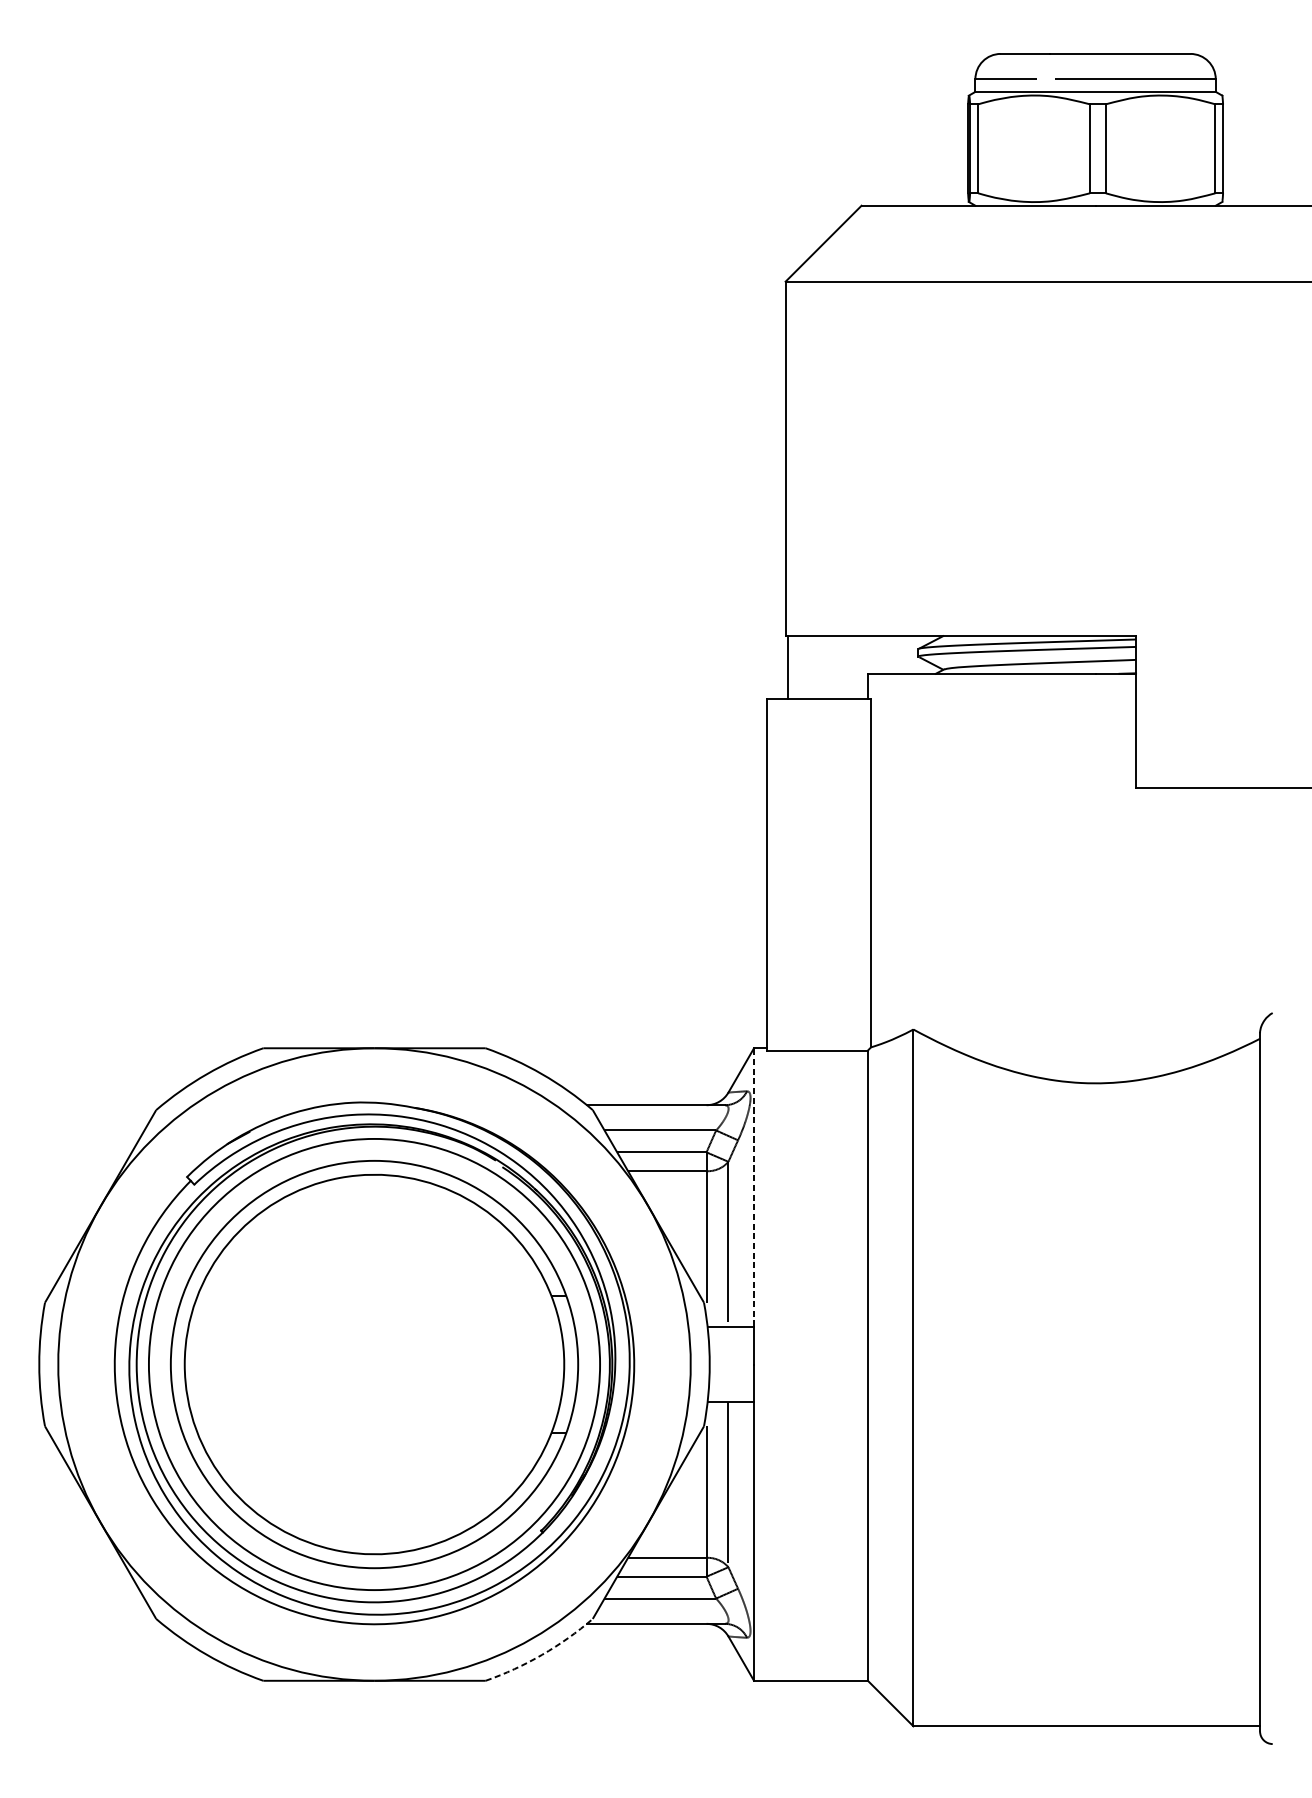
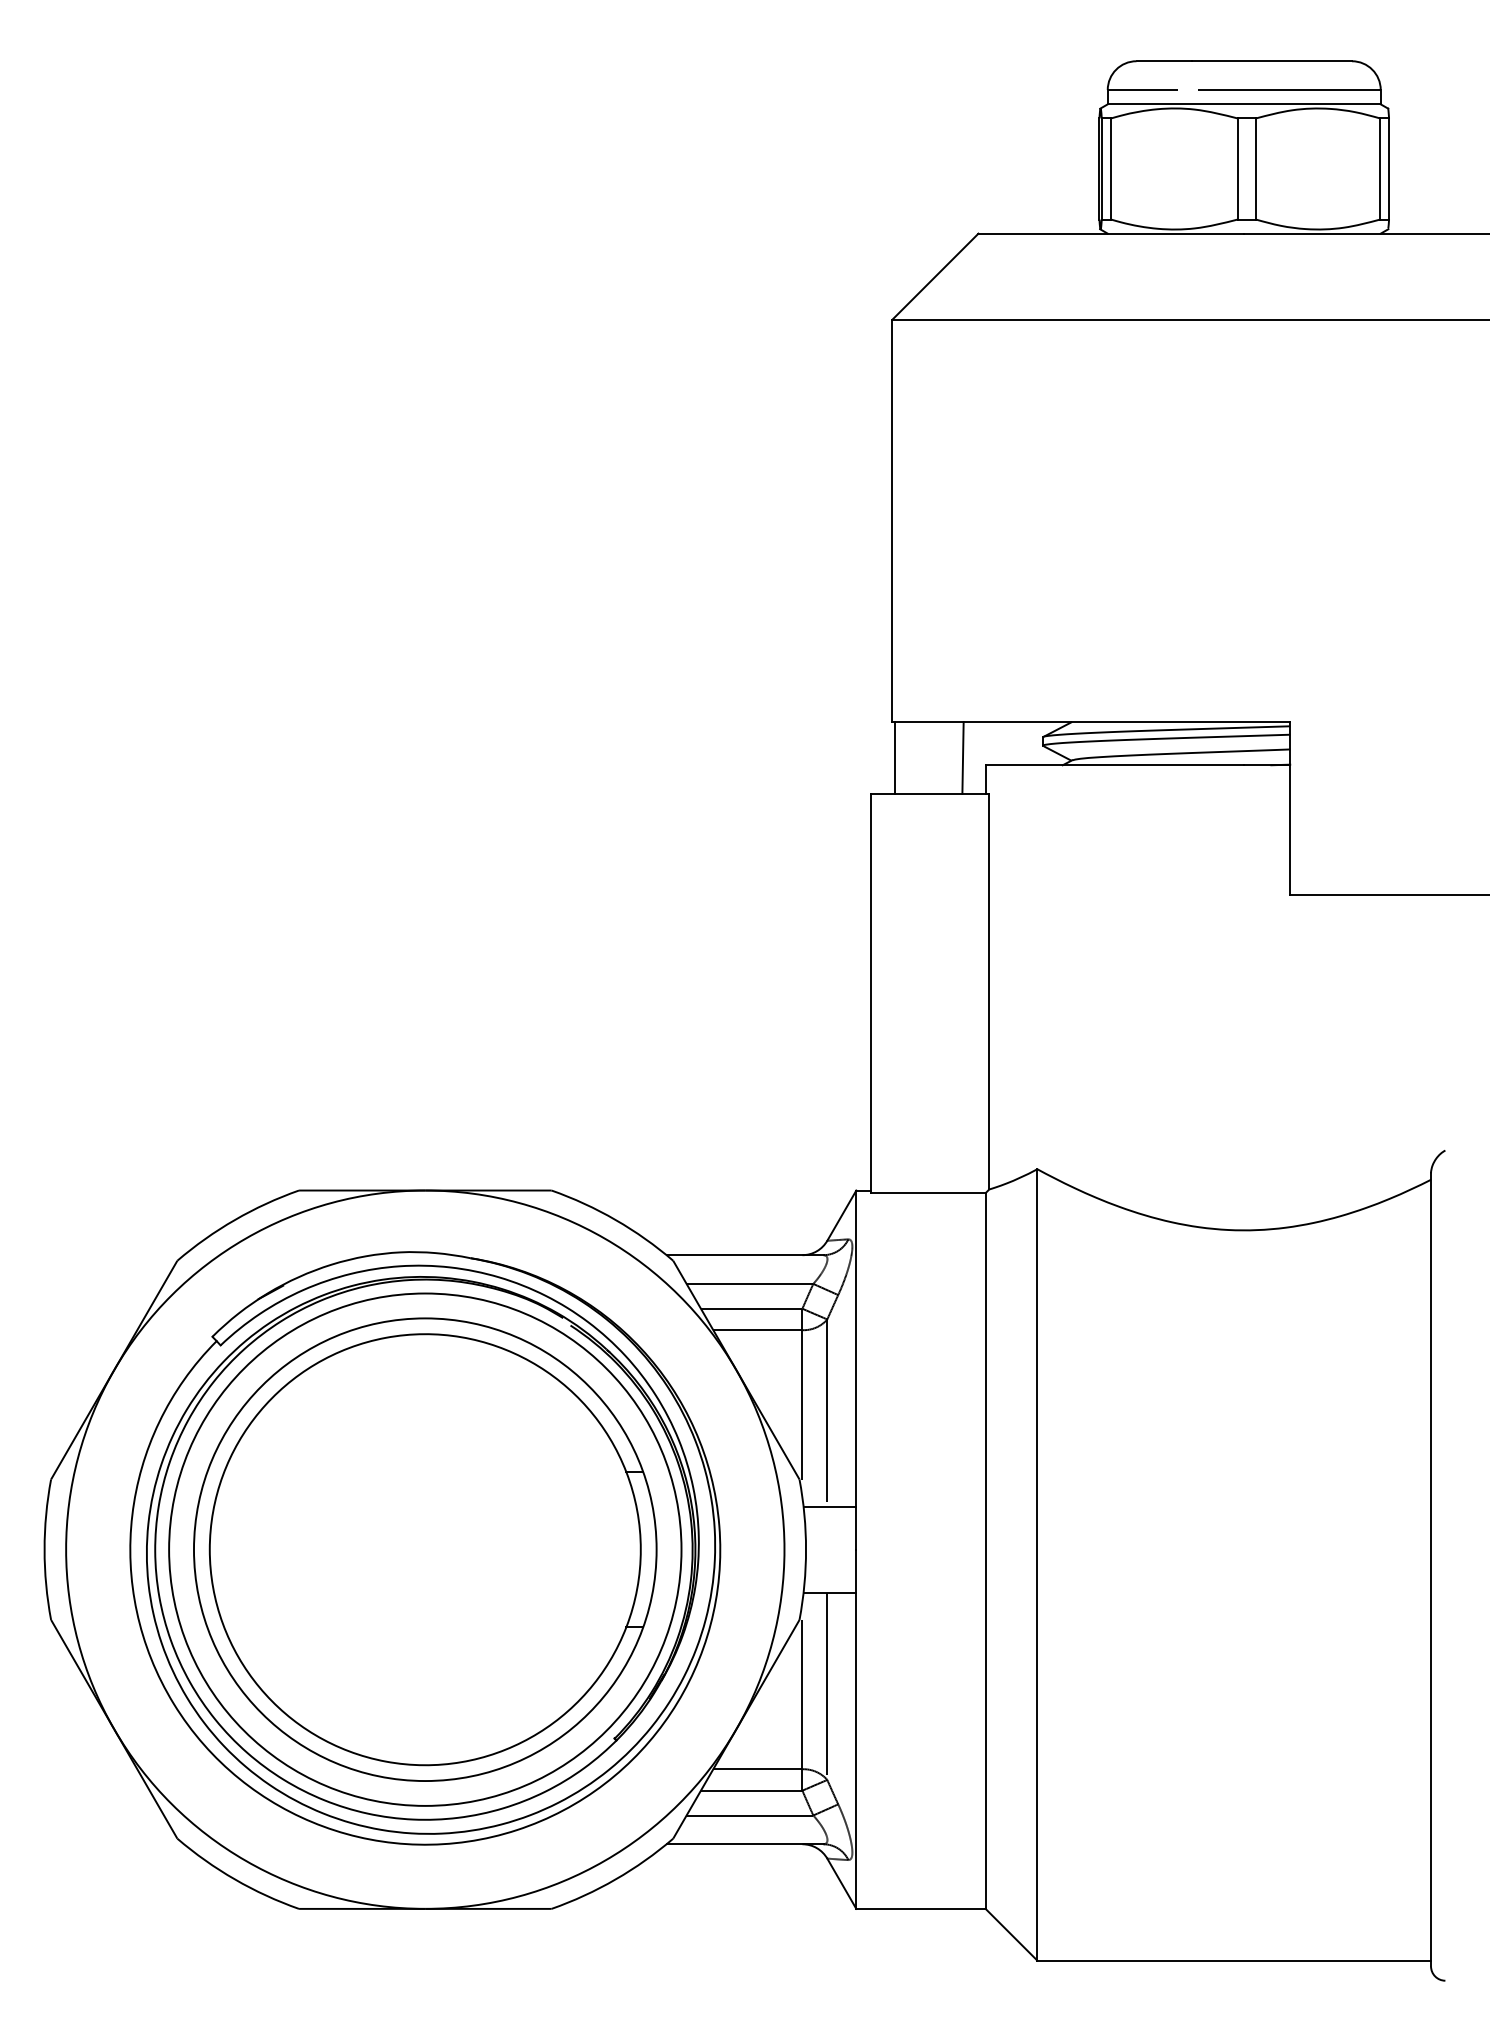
line: (847, 666) -> (962, 757), added
line: (754, 1187) -> (856, 1348), dashed -> solid
arc: (541, 1654) -> (615, 1879), dashed -> solid

